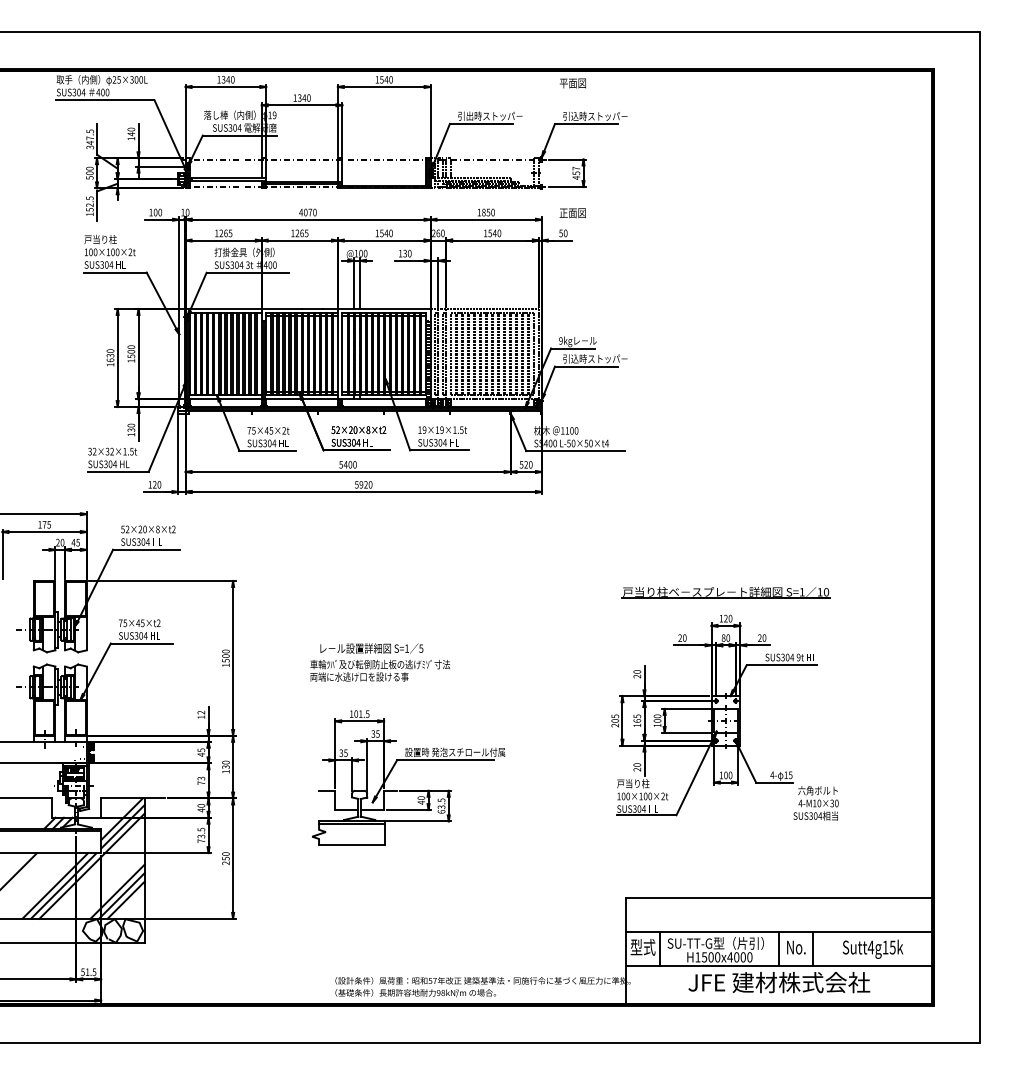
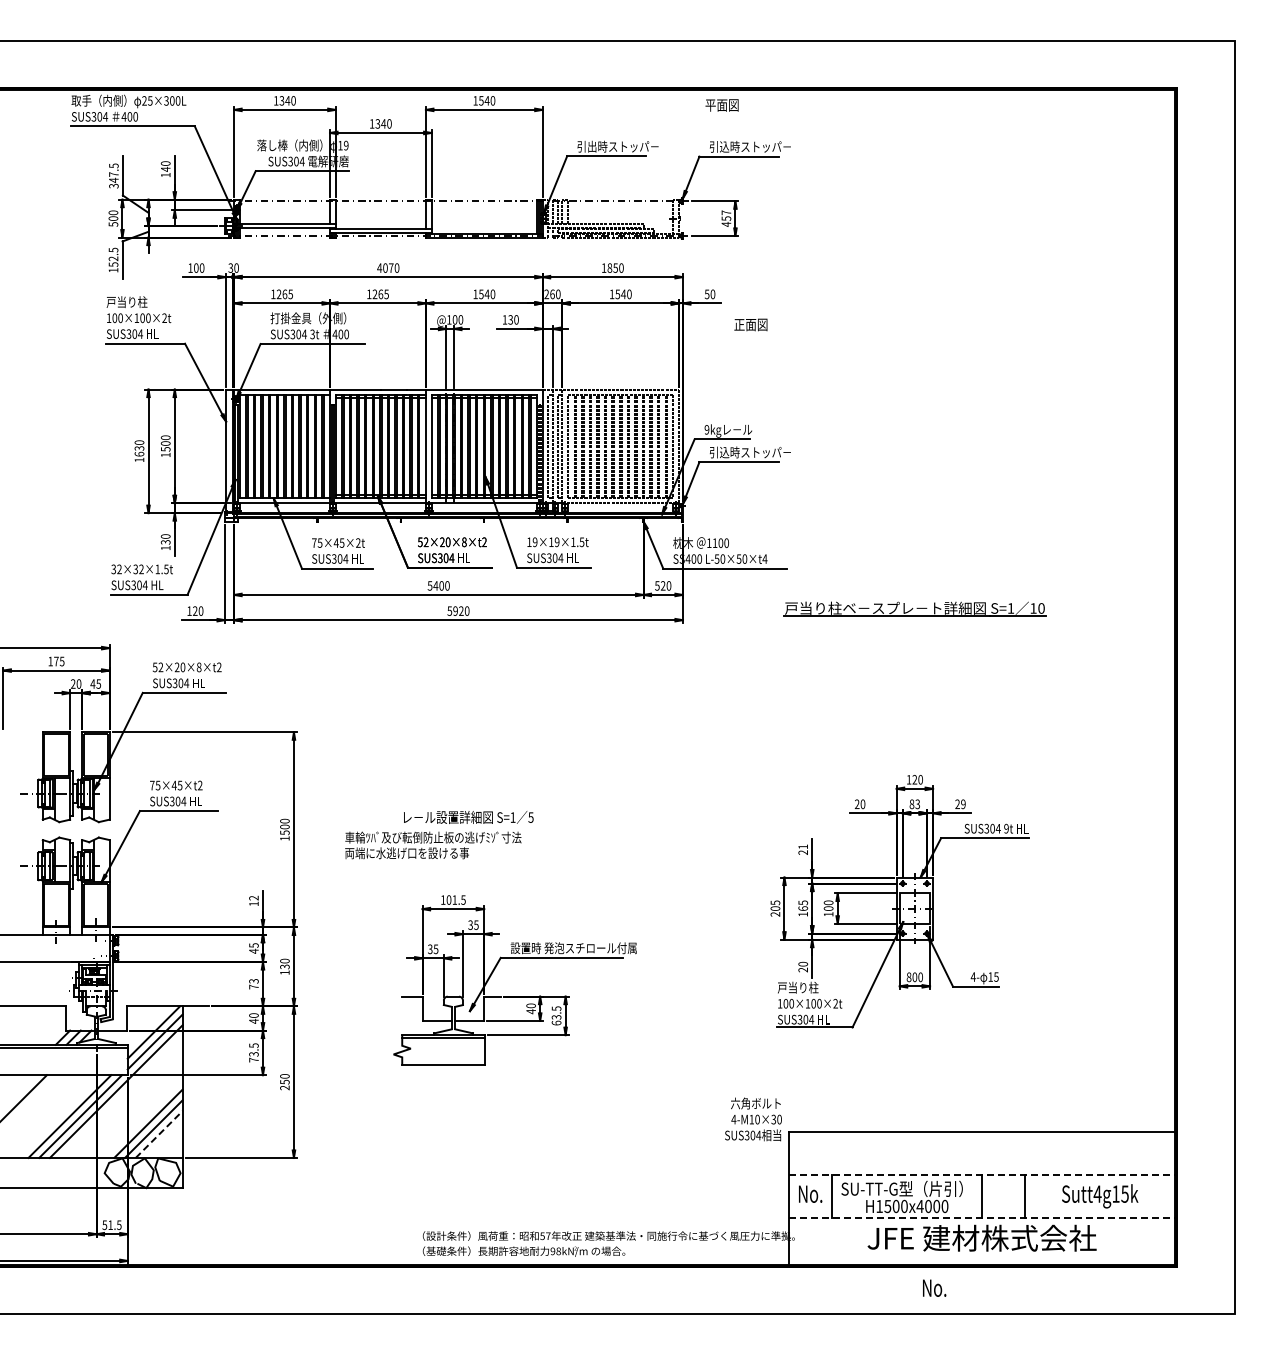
text: (182, 212) -> (230, 267), 10 -> 30
text: (572, 212) -> (750, 324), moved
part: (725, 592) -> (914, 608), moved
text: (728, 637) -> (917, 803), 80 -> 83
text: (764, 638) -> (963, 804), 20 -> 29
text: (380, 670) -> (433, 845), moved
text: (637, 671) -> (803, 846), 20 -> 21
text: (720, 775) -> (908, 977), 100 -> 800
text: (816, 803) -> (753, 1119), moved
line: (126, 900) -> (159, 1134), solid -> dashed
line: (779, 931) -> (982, 1174), solid -> dashed
text: (643, 947) -> (810, 1193), 型式 -> No.
text: (796, 947) -> (934, 1287), moved
line: (779, 966) -> (982, 1217), solid -> dashed

